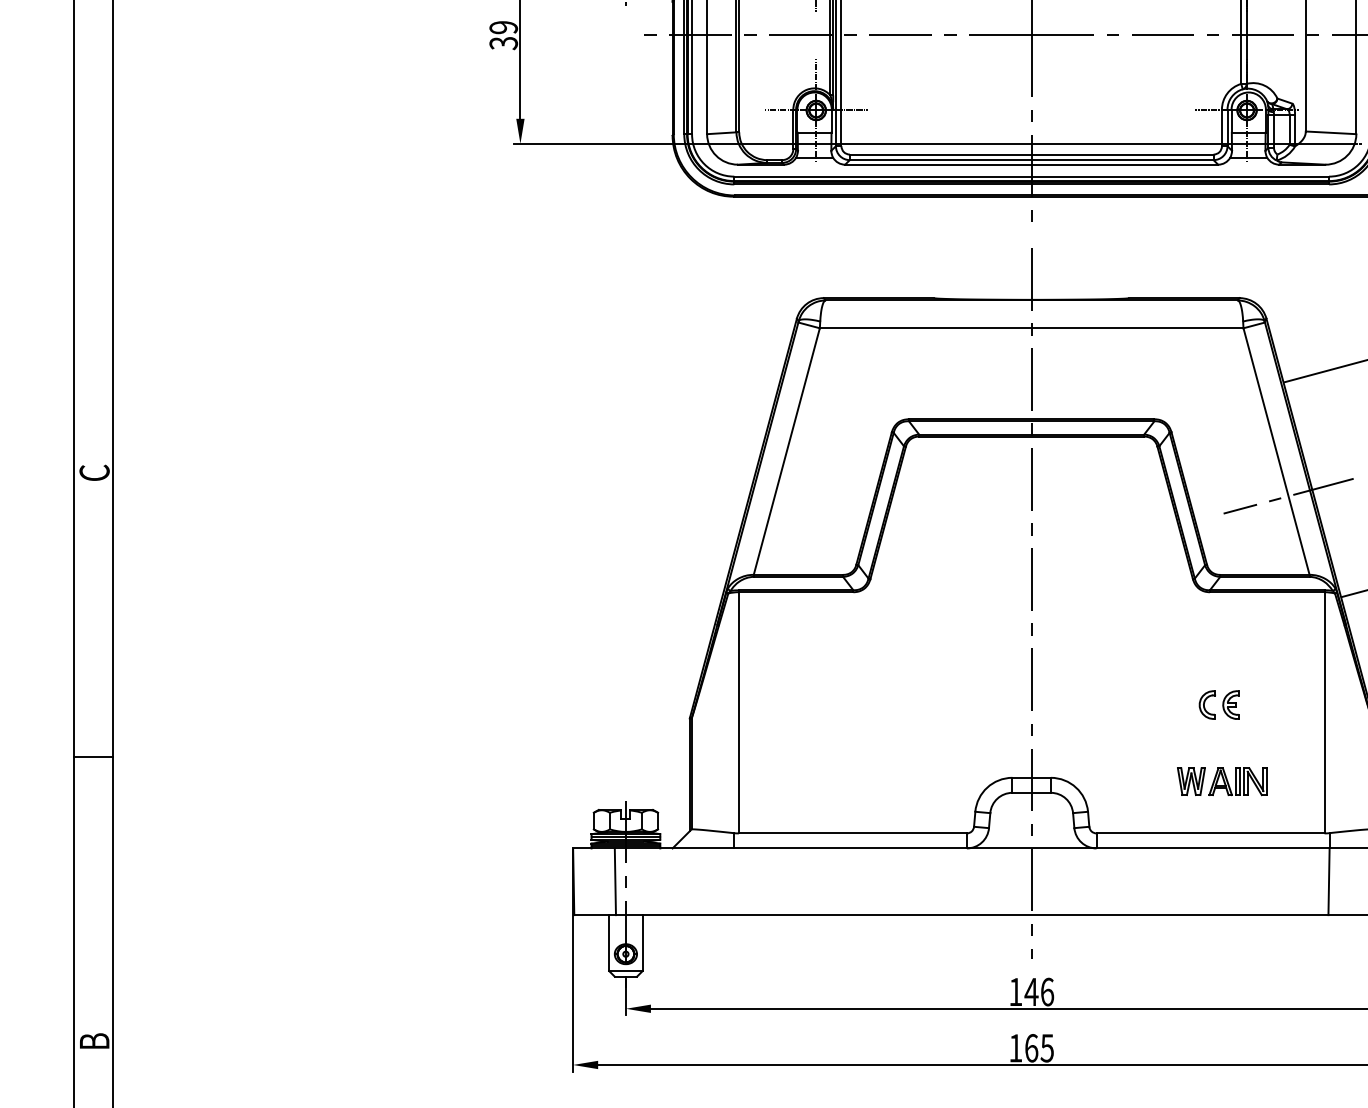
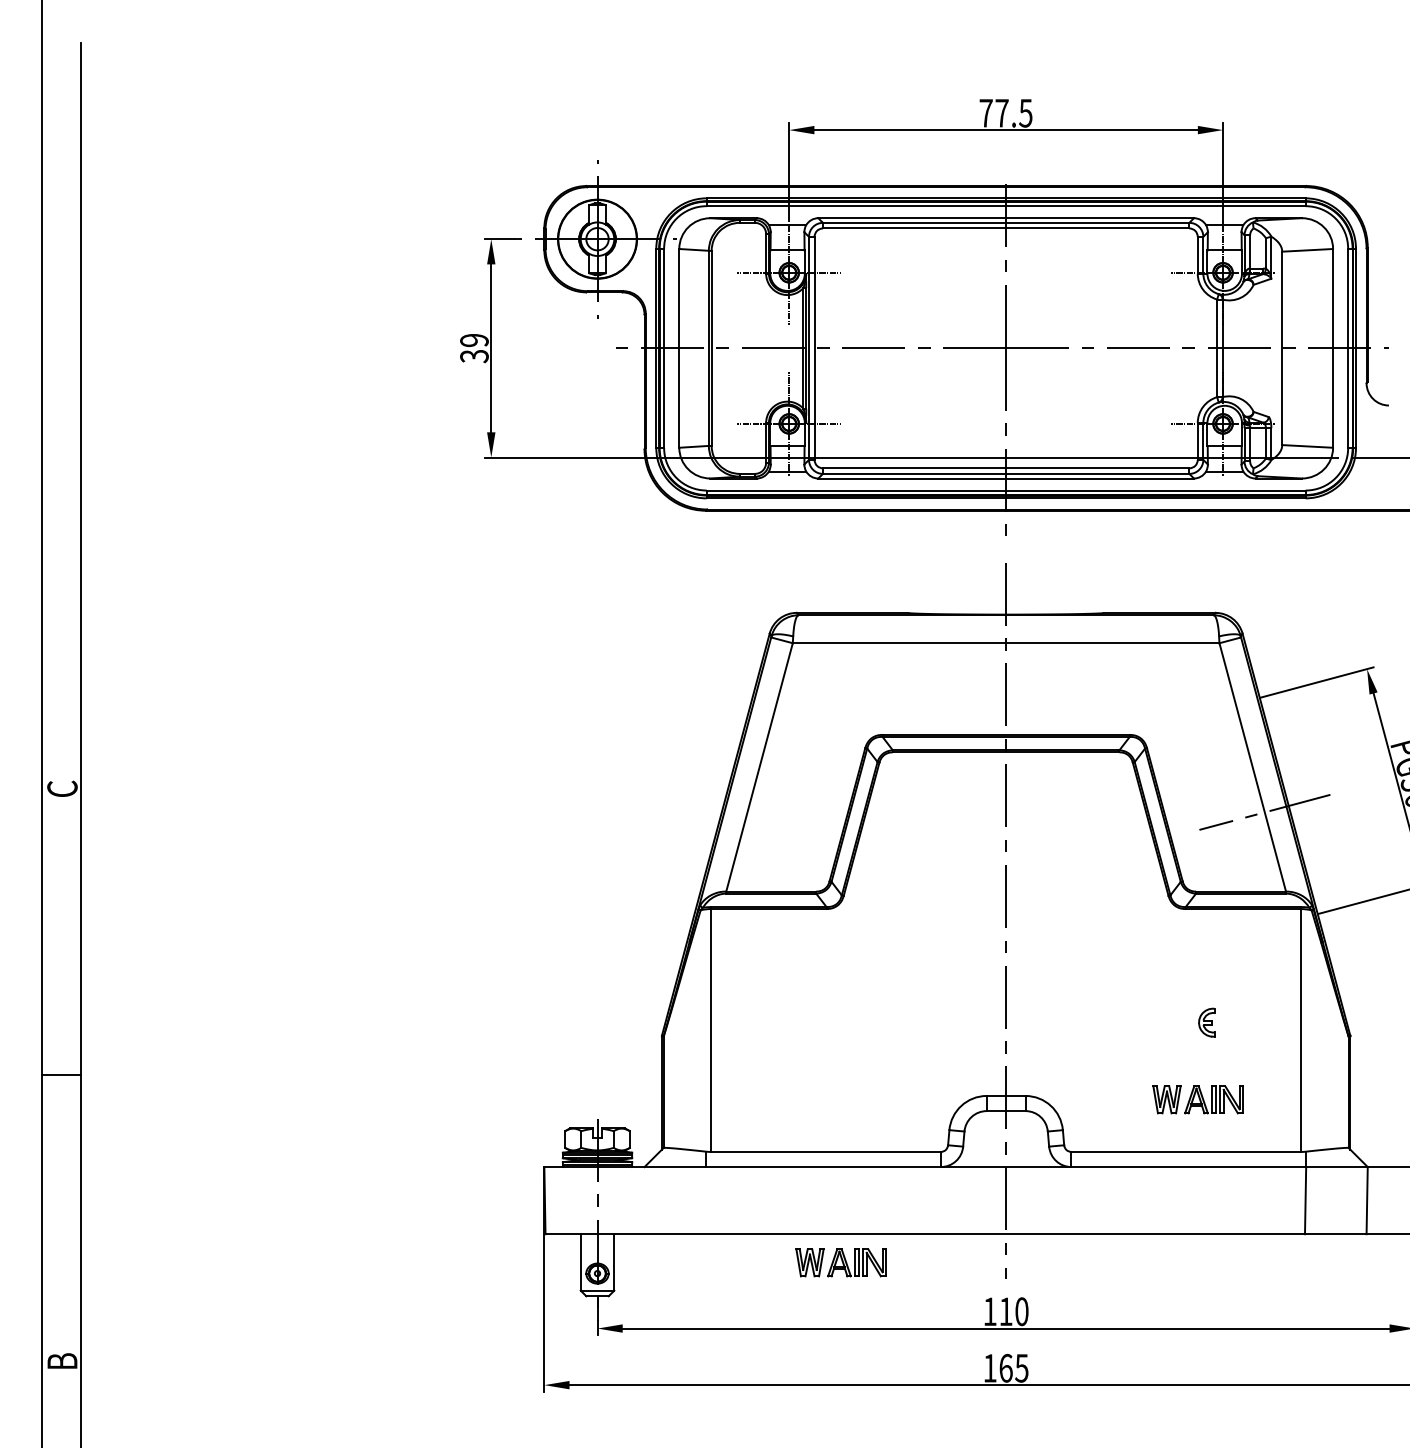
part: (1206, 704) -> (1182, 1022), removed
line: (614, 881) -> (586, 1200), removed
part: (867, 943) -> (840, 1262), added
text: (1038, 991) -> (1013, 1311), 146 -> 110

